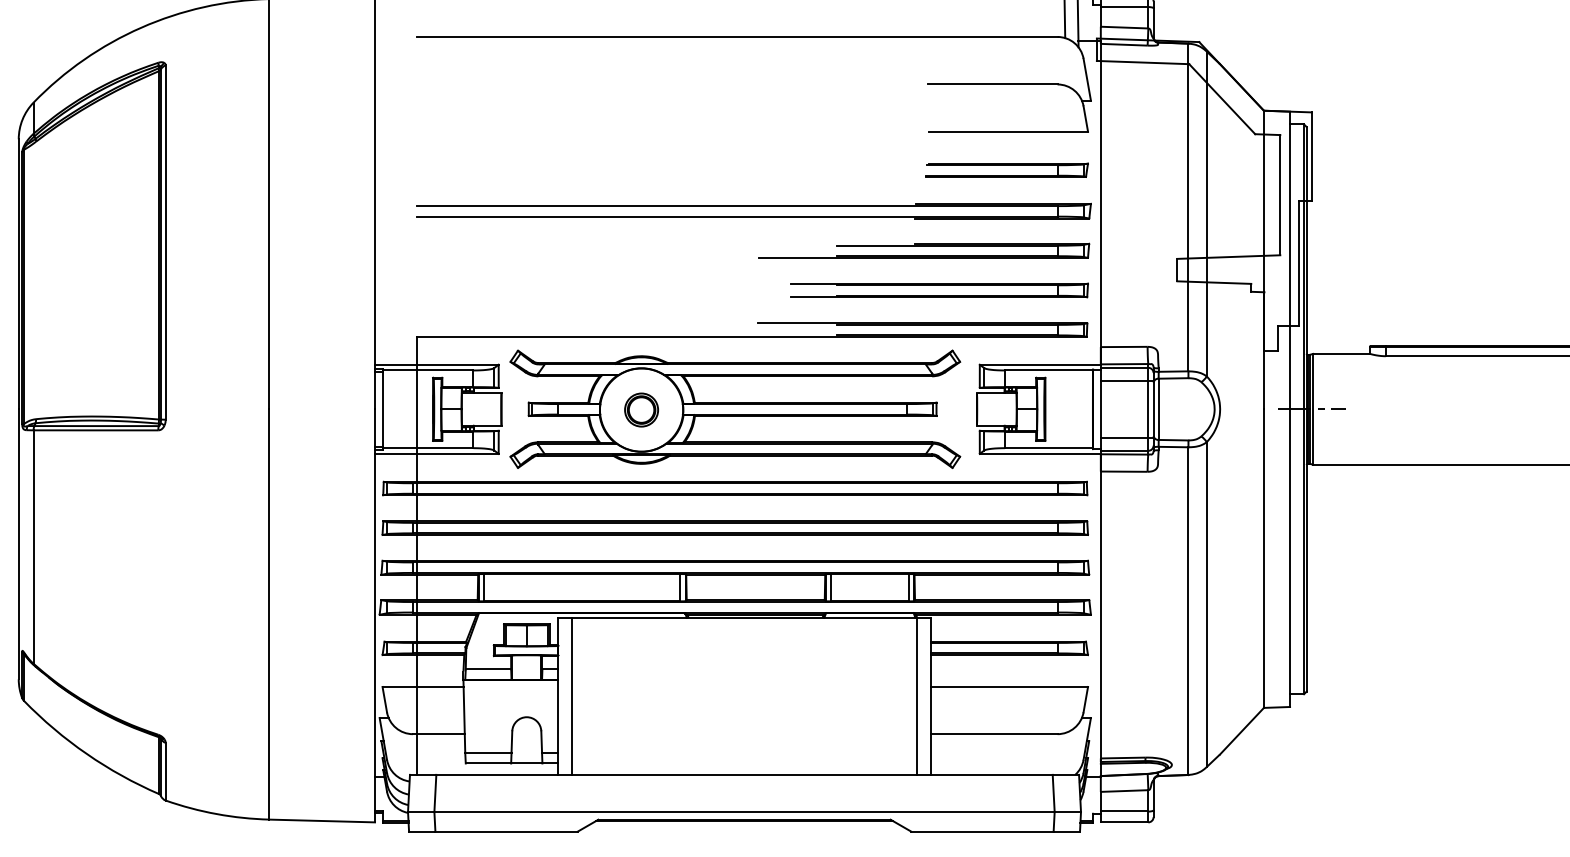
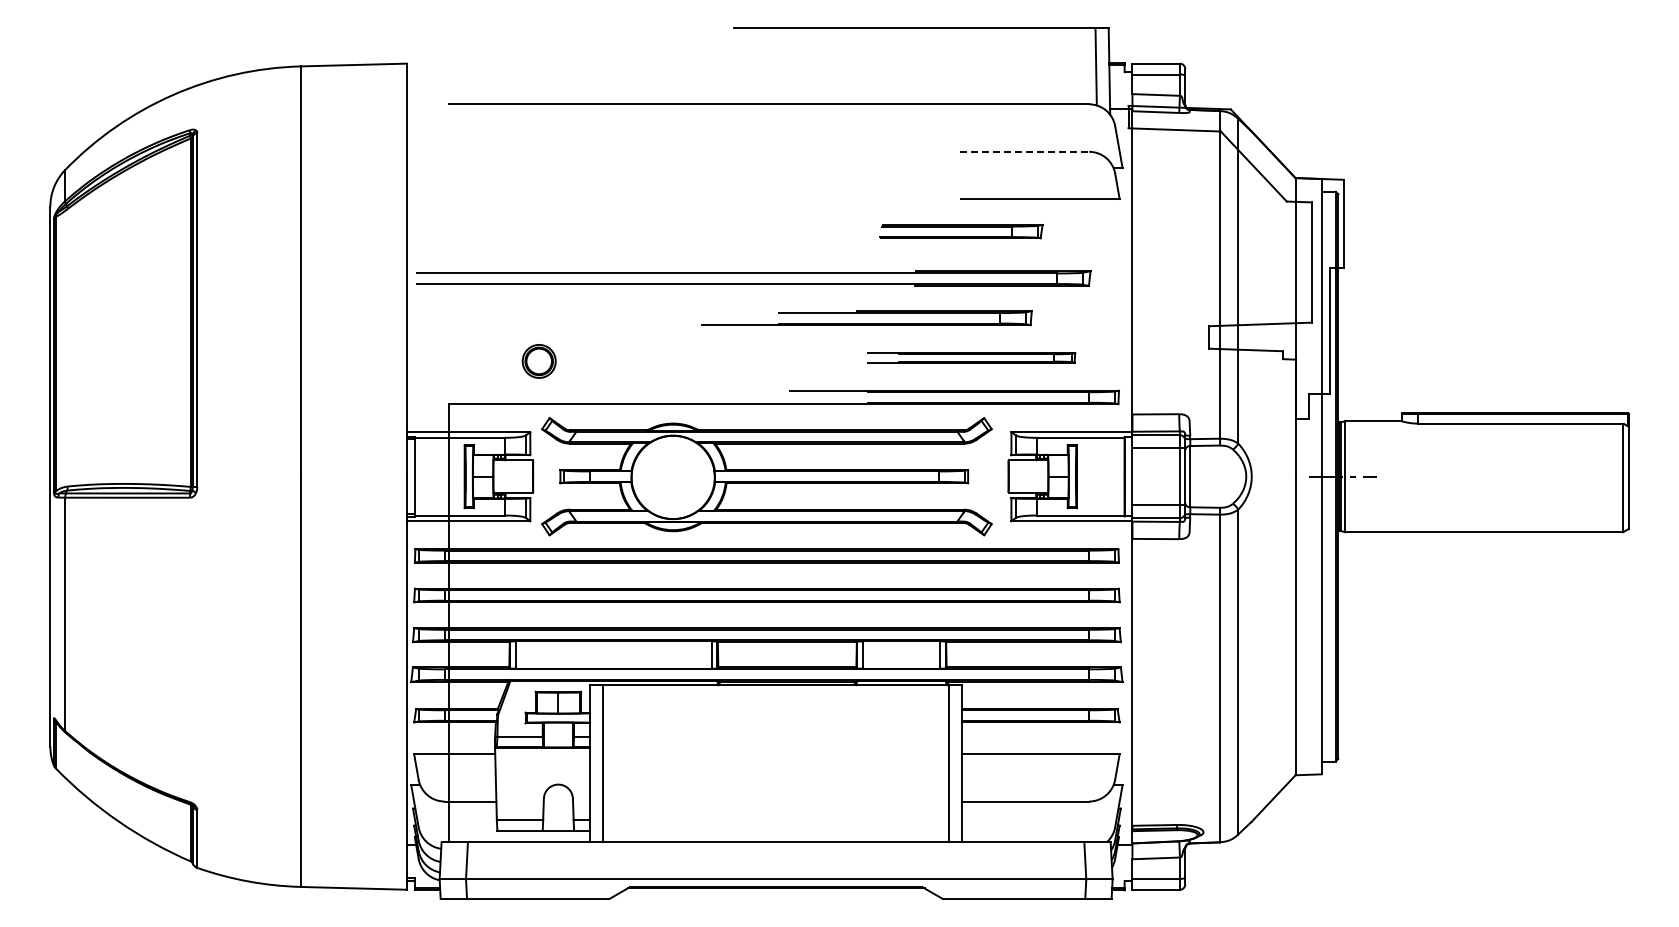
line: (992, 84) -> (1024, 151), solid -> dashed
part: (1006, 170) -> (961, 231), moved
part: (753, 211) -> (753, 278), moved
part: (923, 251) -> (866, 318), moved
part: (939, 290) -> (971, 357), size x0.7
part: (640, 410) -> (538, 361), moved

